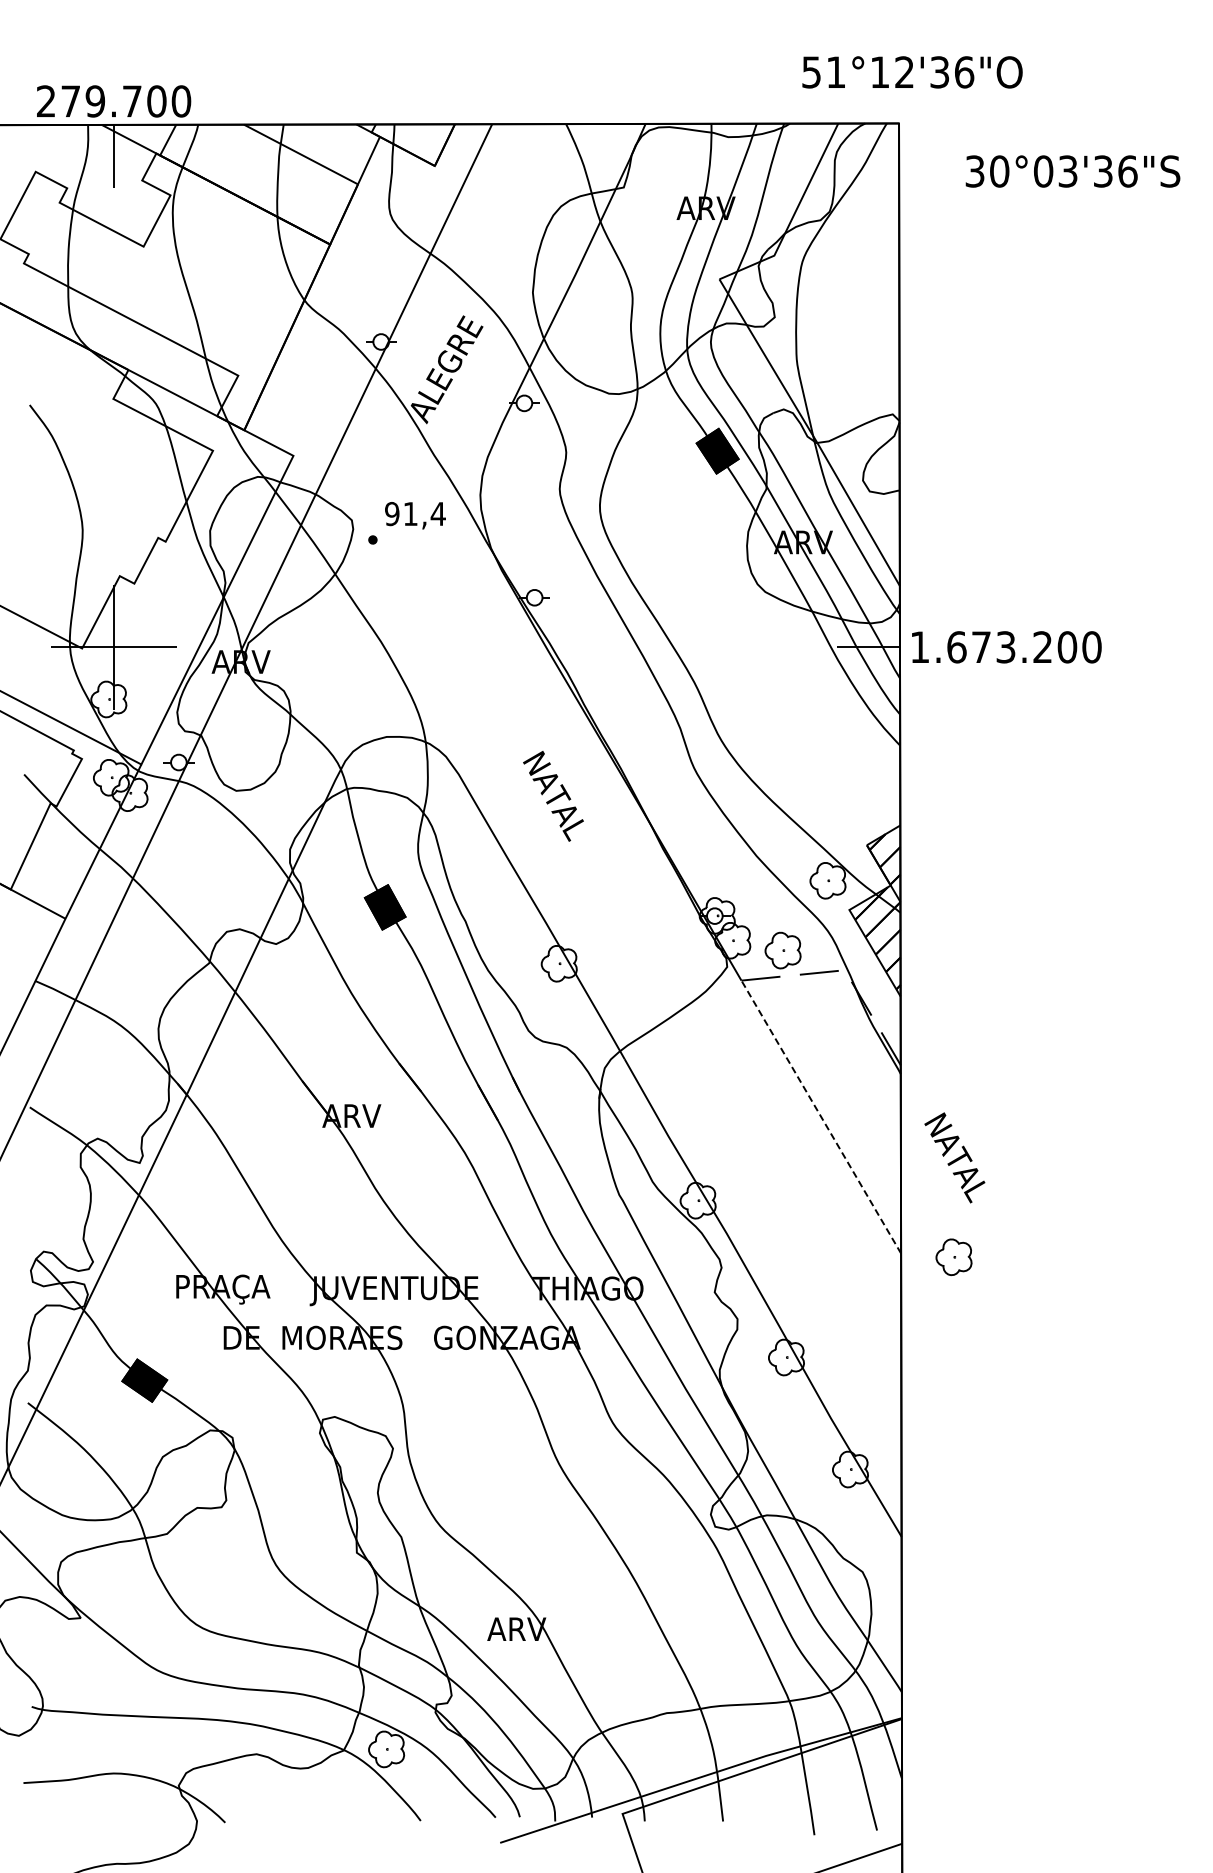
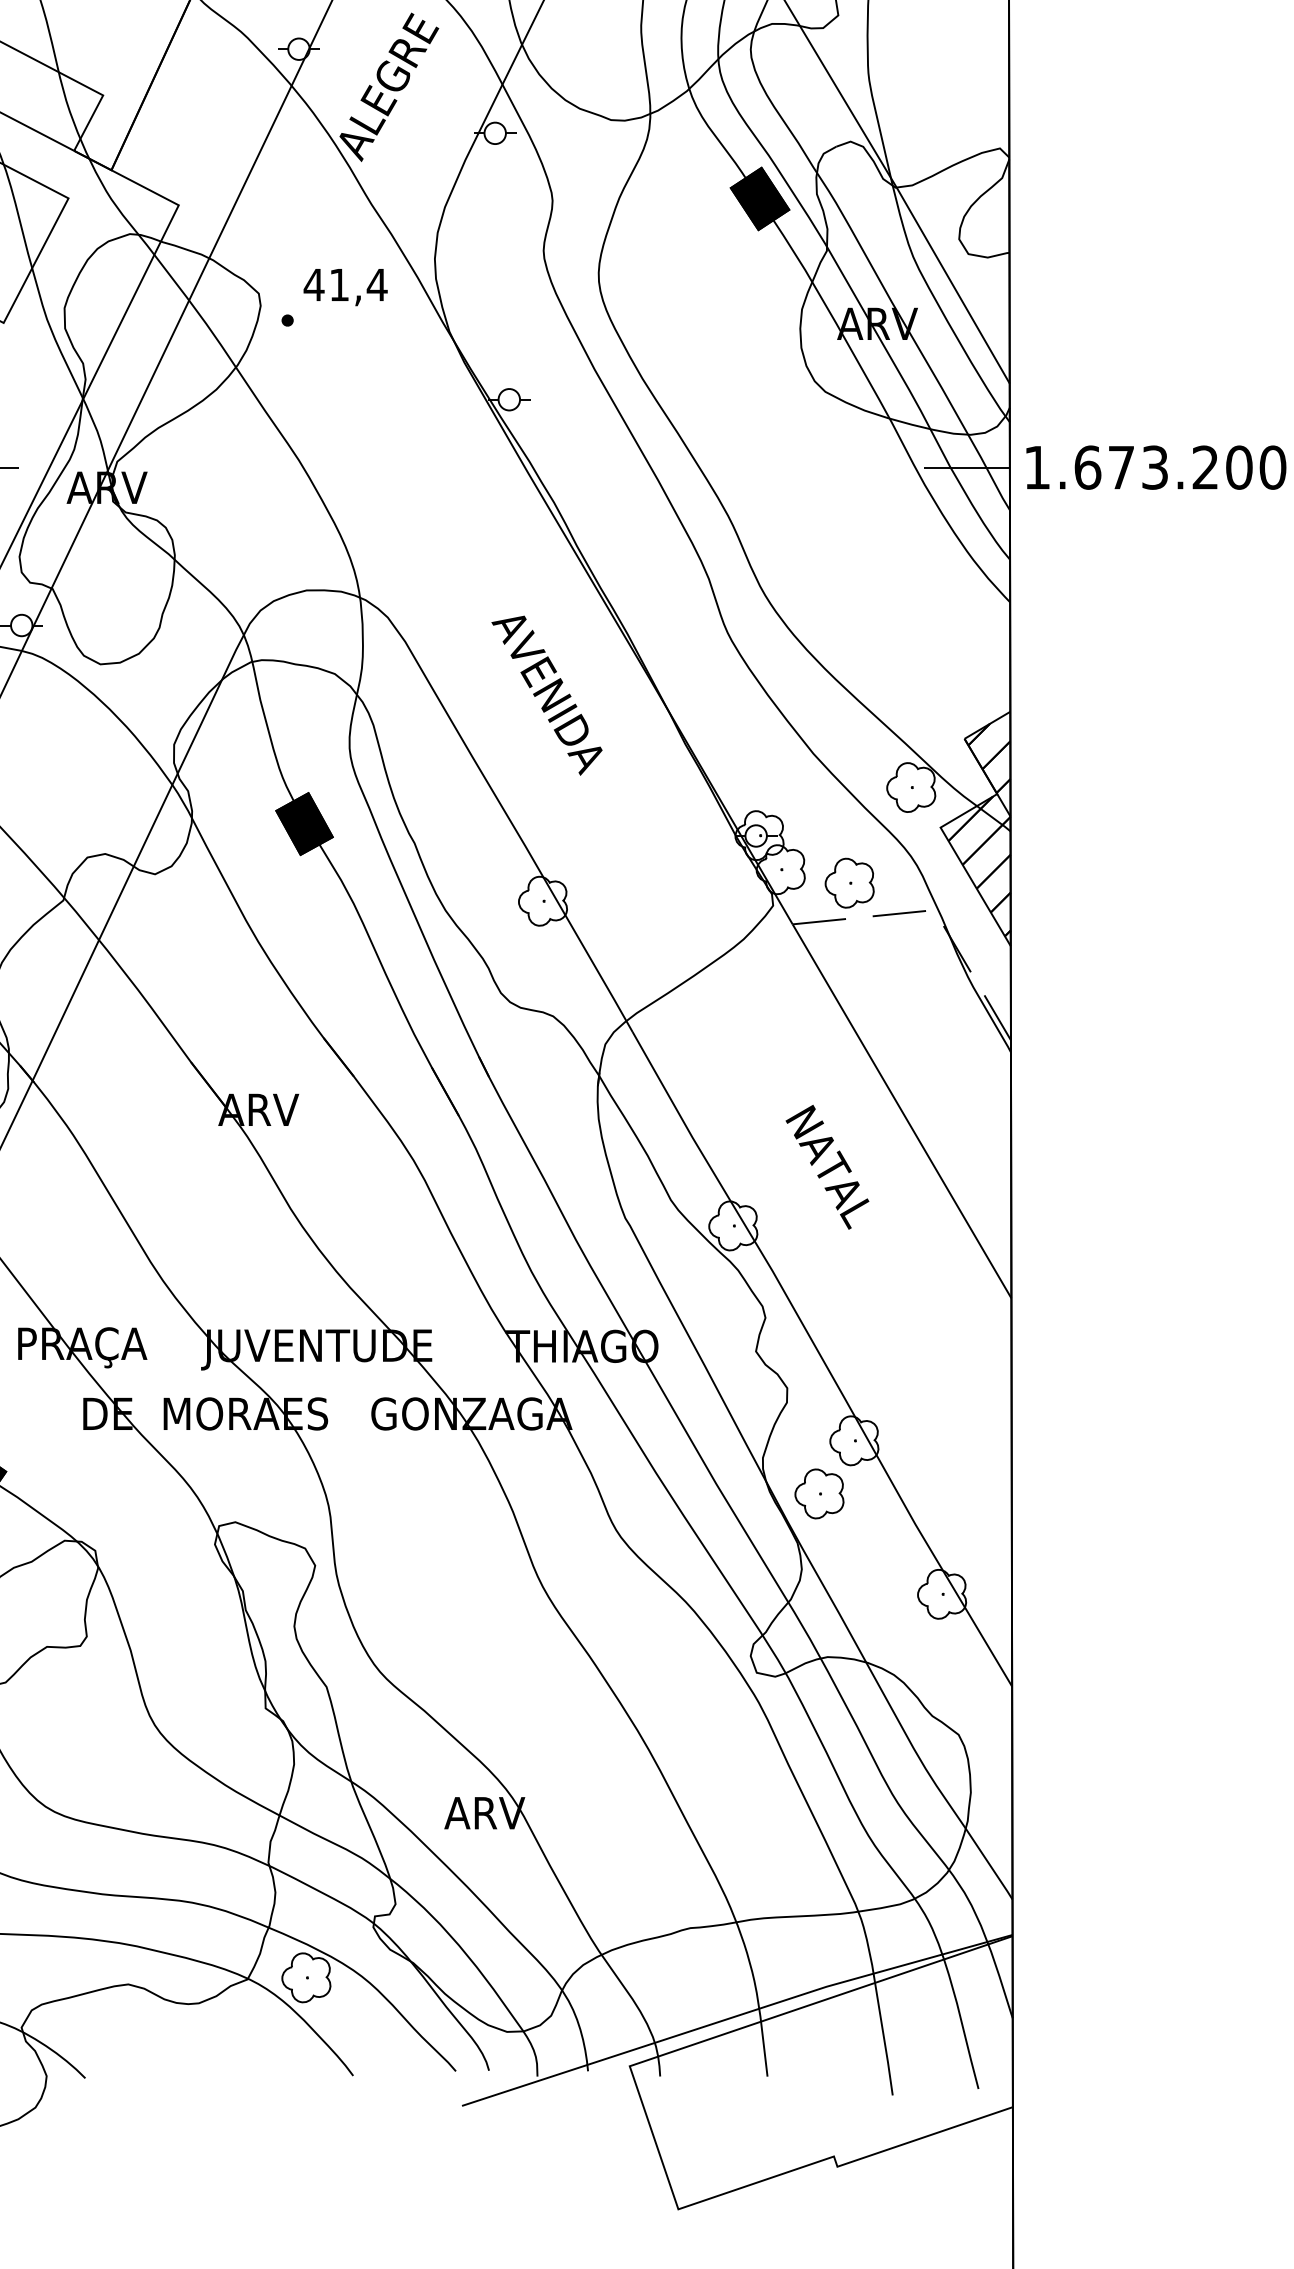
text: (391, 514) -> (313, 285), 91,4 -> 41,4
text: (561, 811) -> (546, 692), NATAL -> AVENIDA
line: (821, 1116) -> (902, 1110), dashed -> solid
text: (954, 1157) -> (826, 1166), moved
part: (953, 1257) -> (818, 1494), moved

